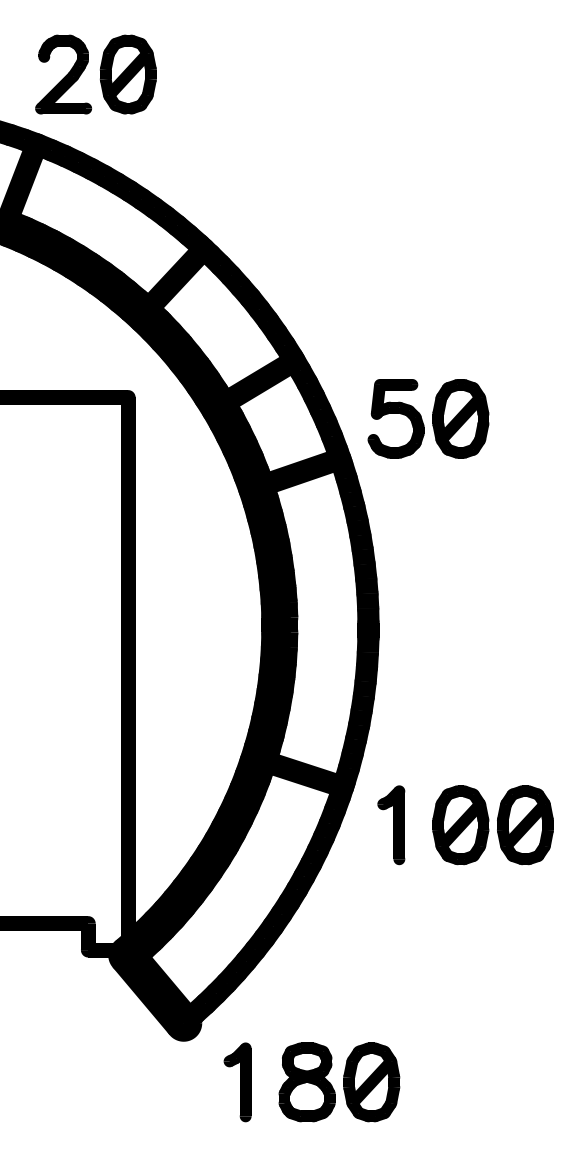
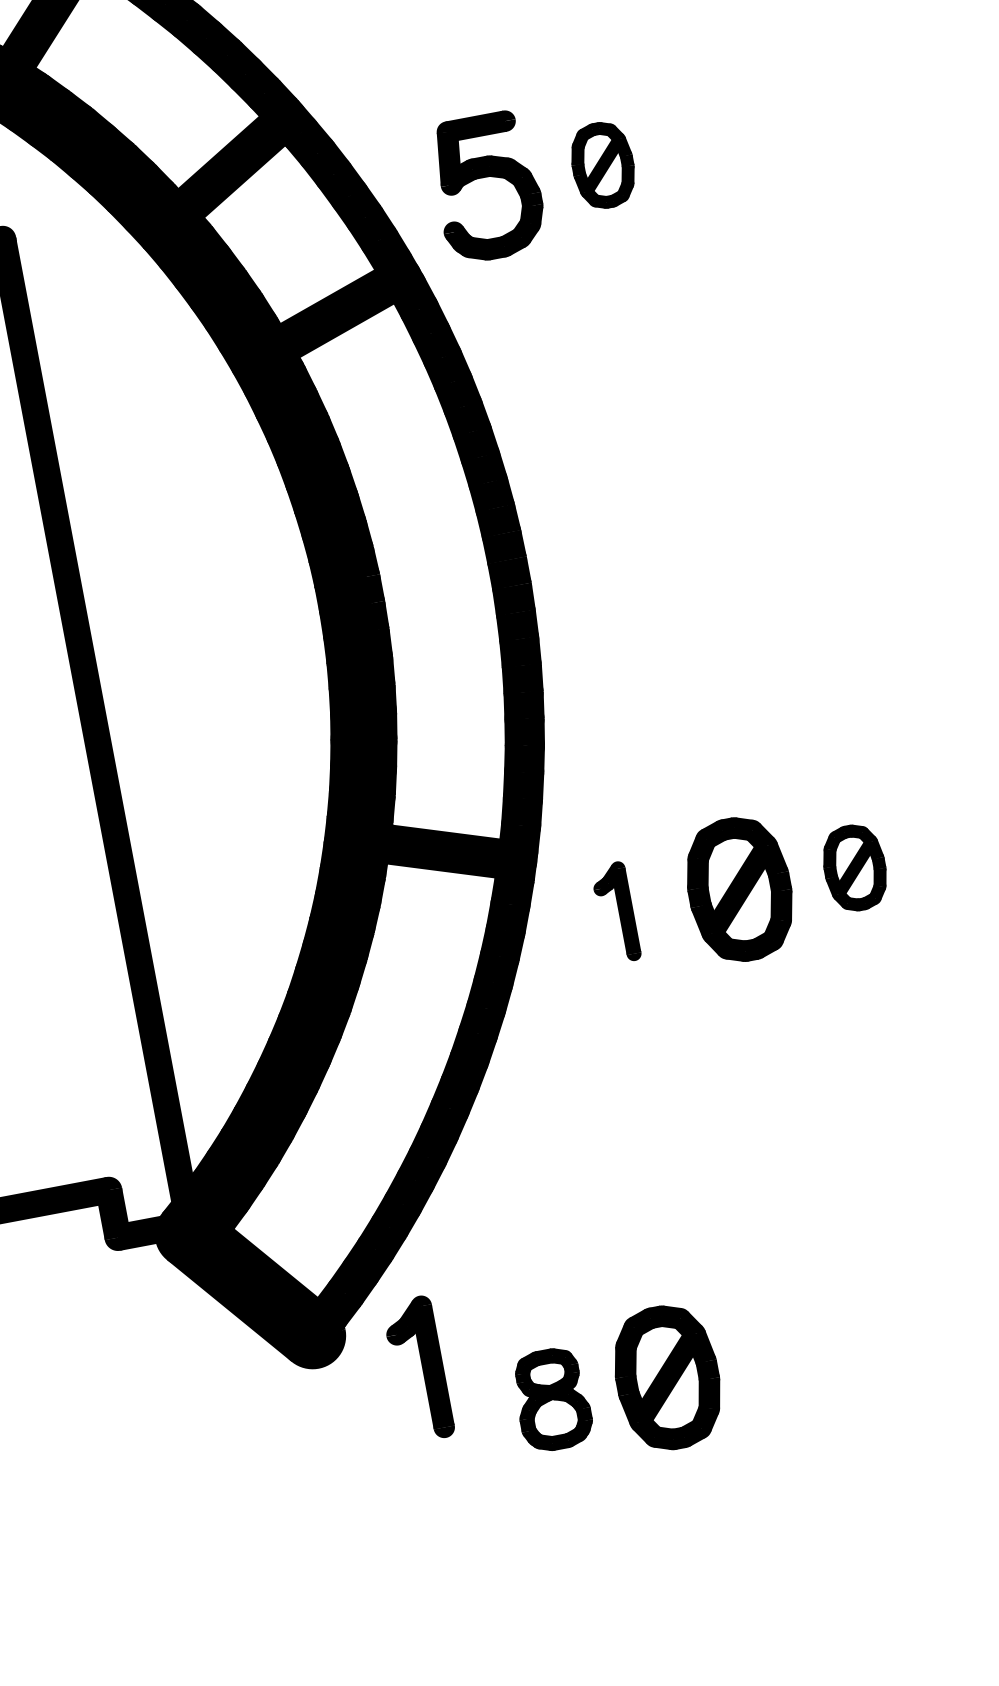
part: (460, 418) -> (602, 164), size x0.6
part: (391, 825) -> (616, 913), size x0.7
part: (525, 825) -> (855, 868), size x0.6
part: (237, 1082) -> (418, 1369), moved
part: (306, 1082) -> (551, 1400), size x0.7

